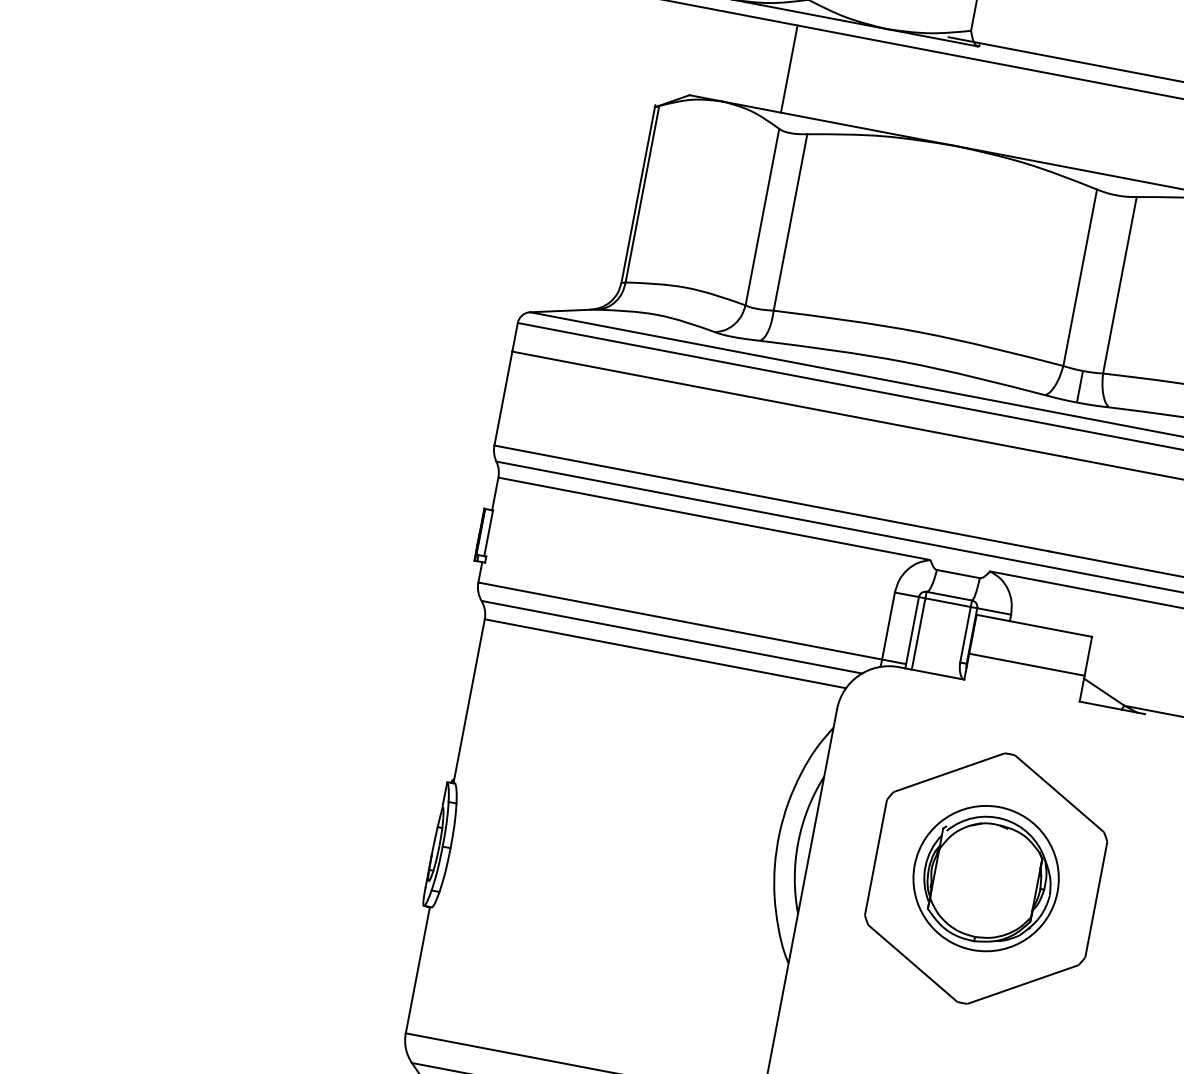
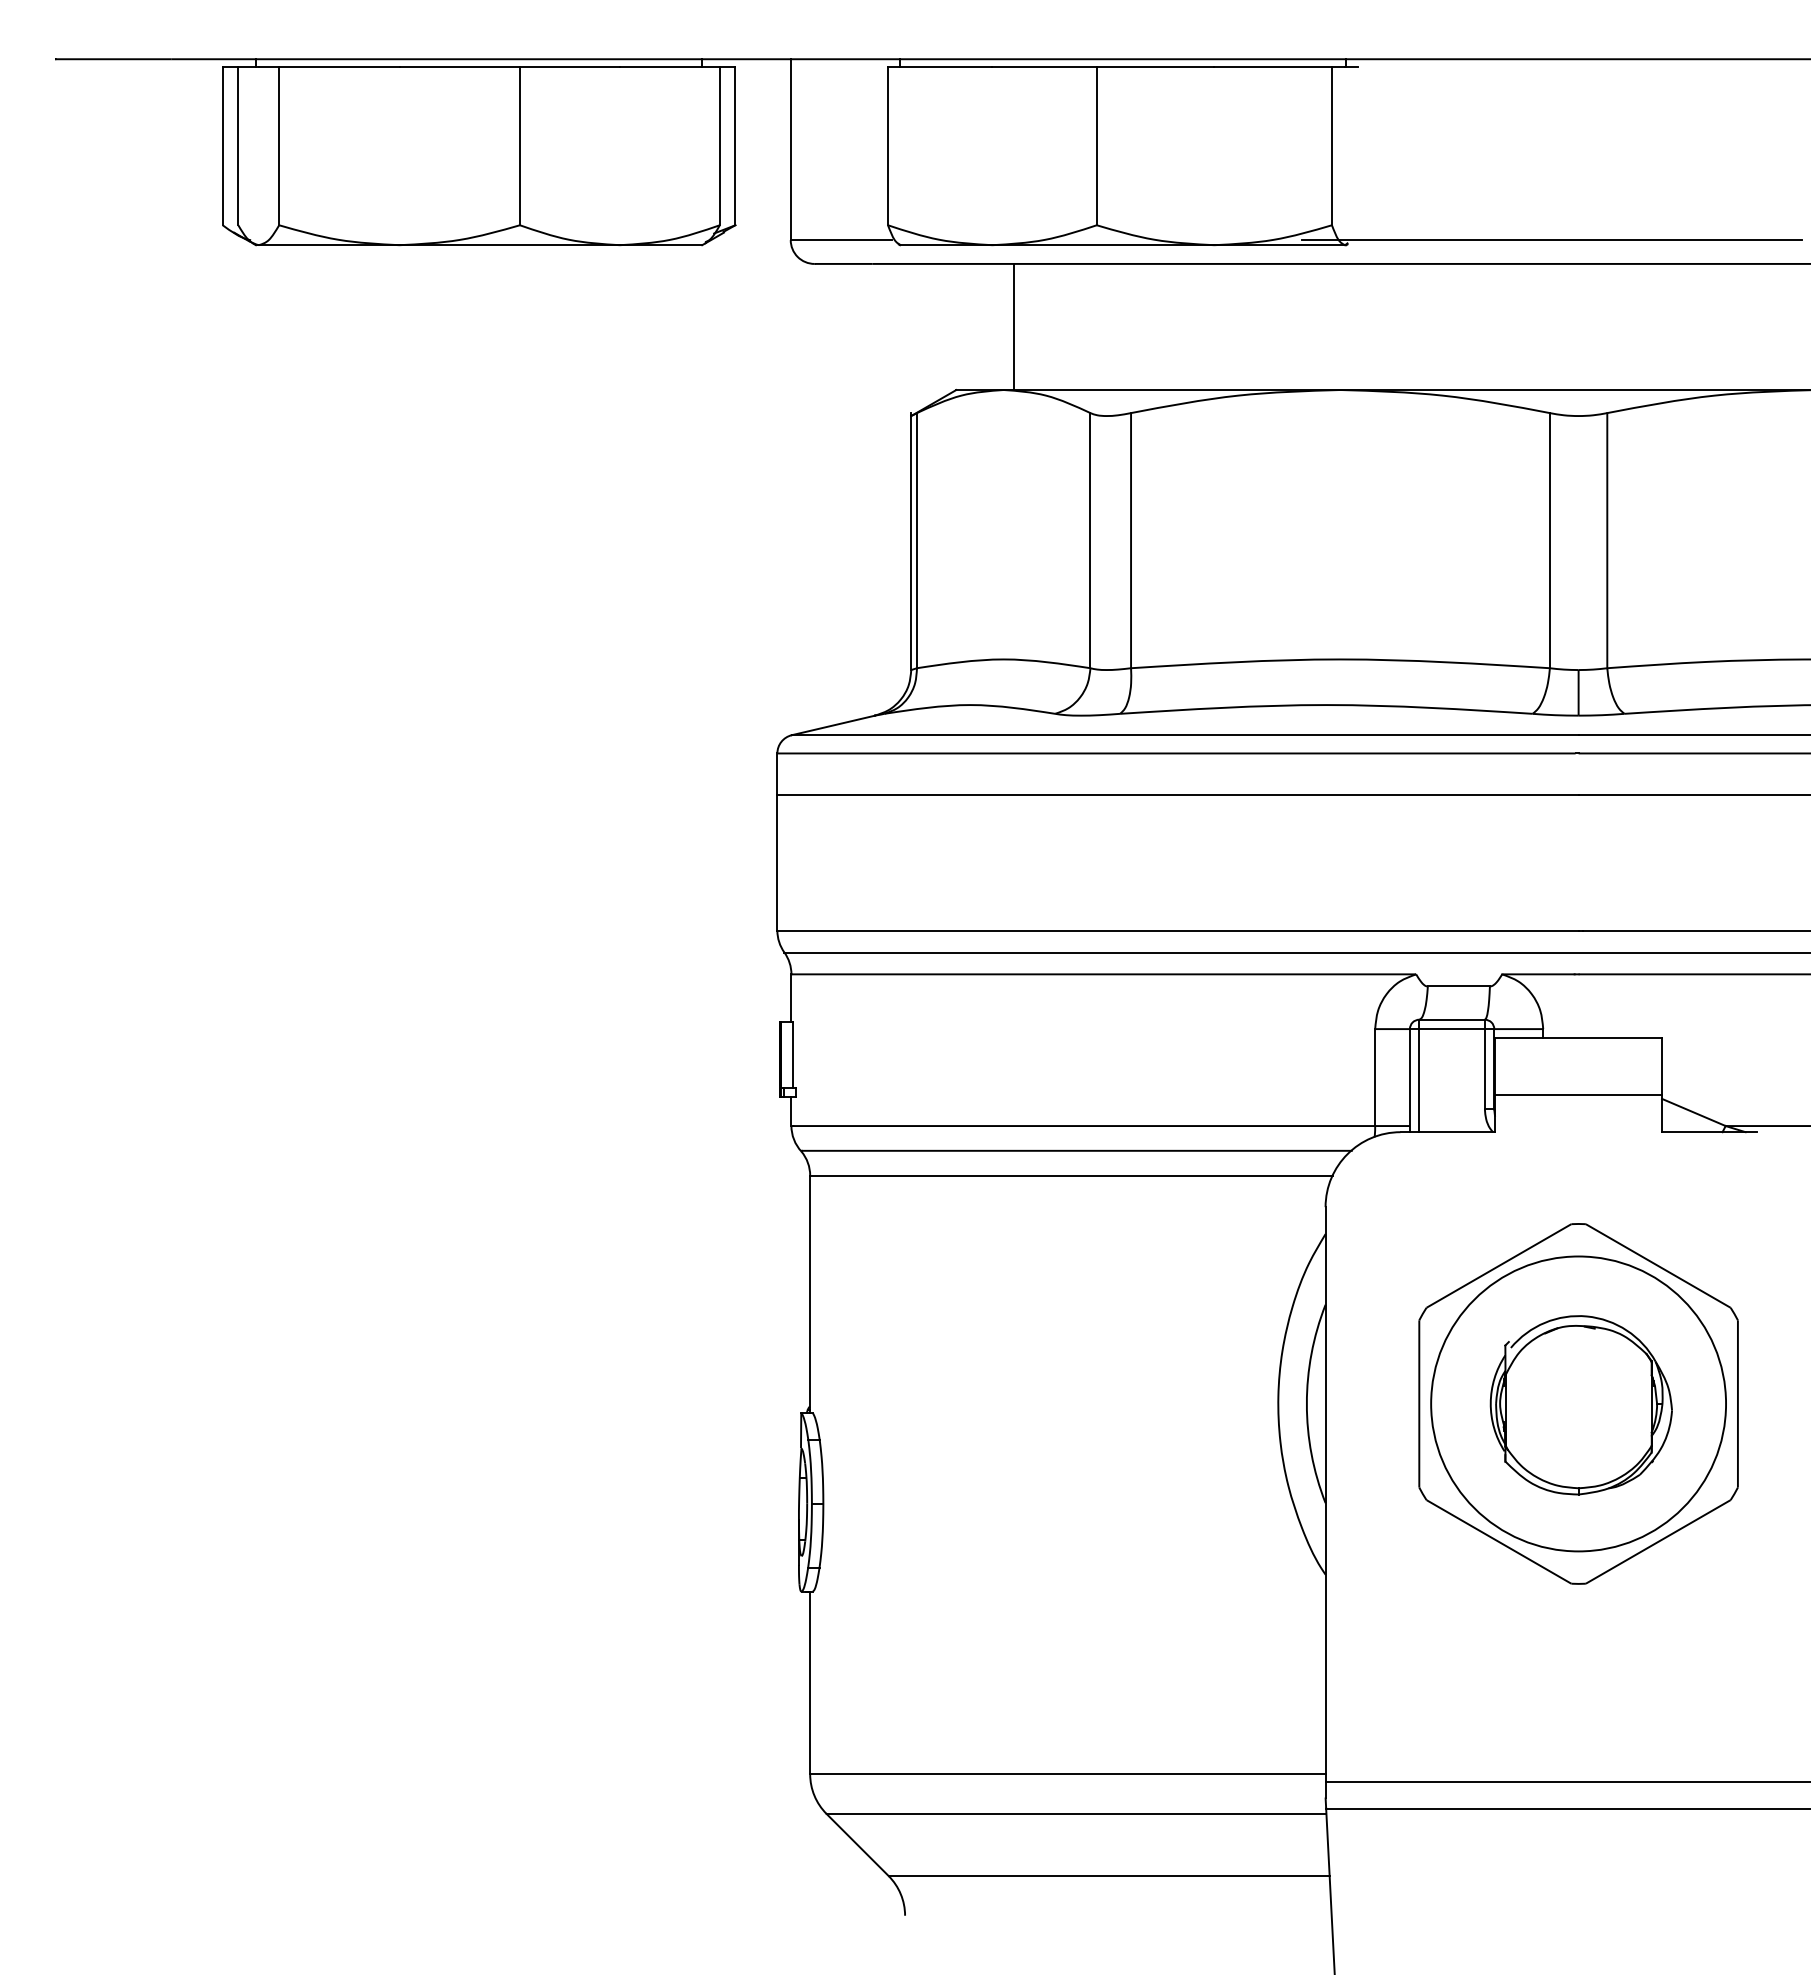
line: (789, 68) -> (1013, 326), moved
circle: (986, 878) -> (1578, 1403), size x1.43

